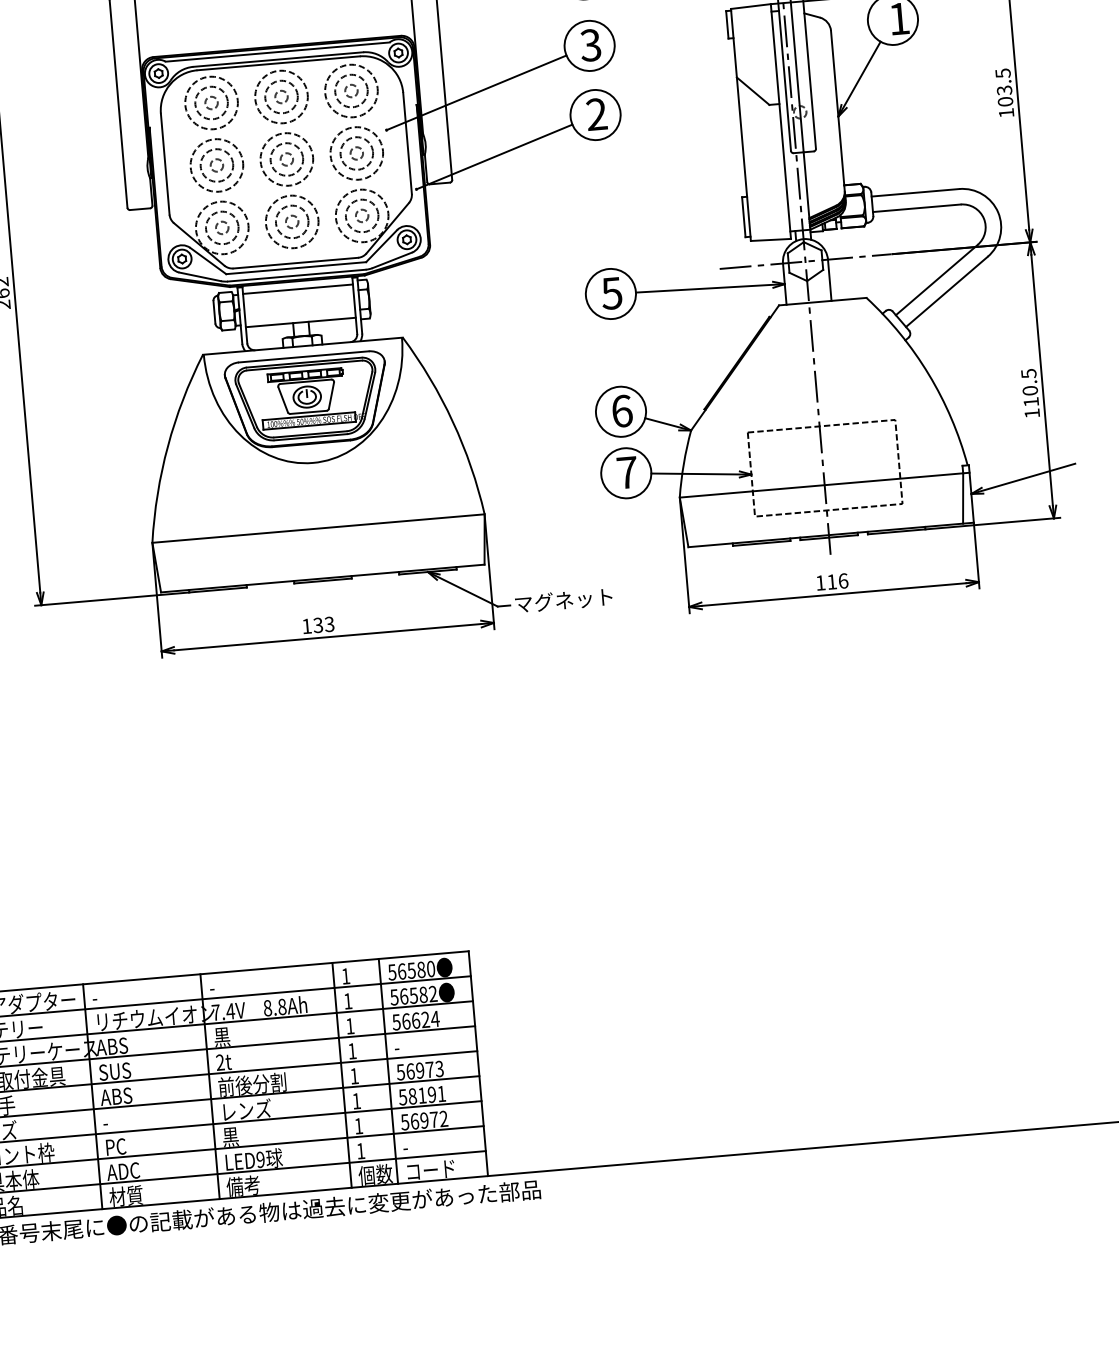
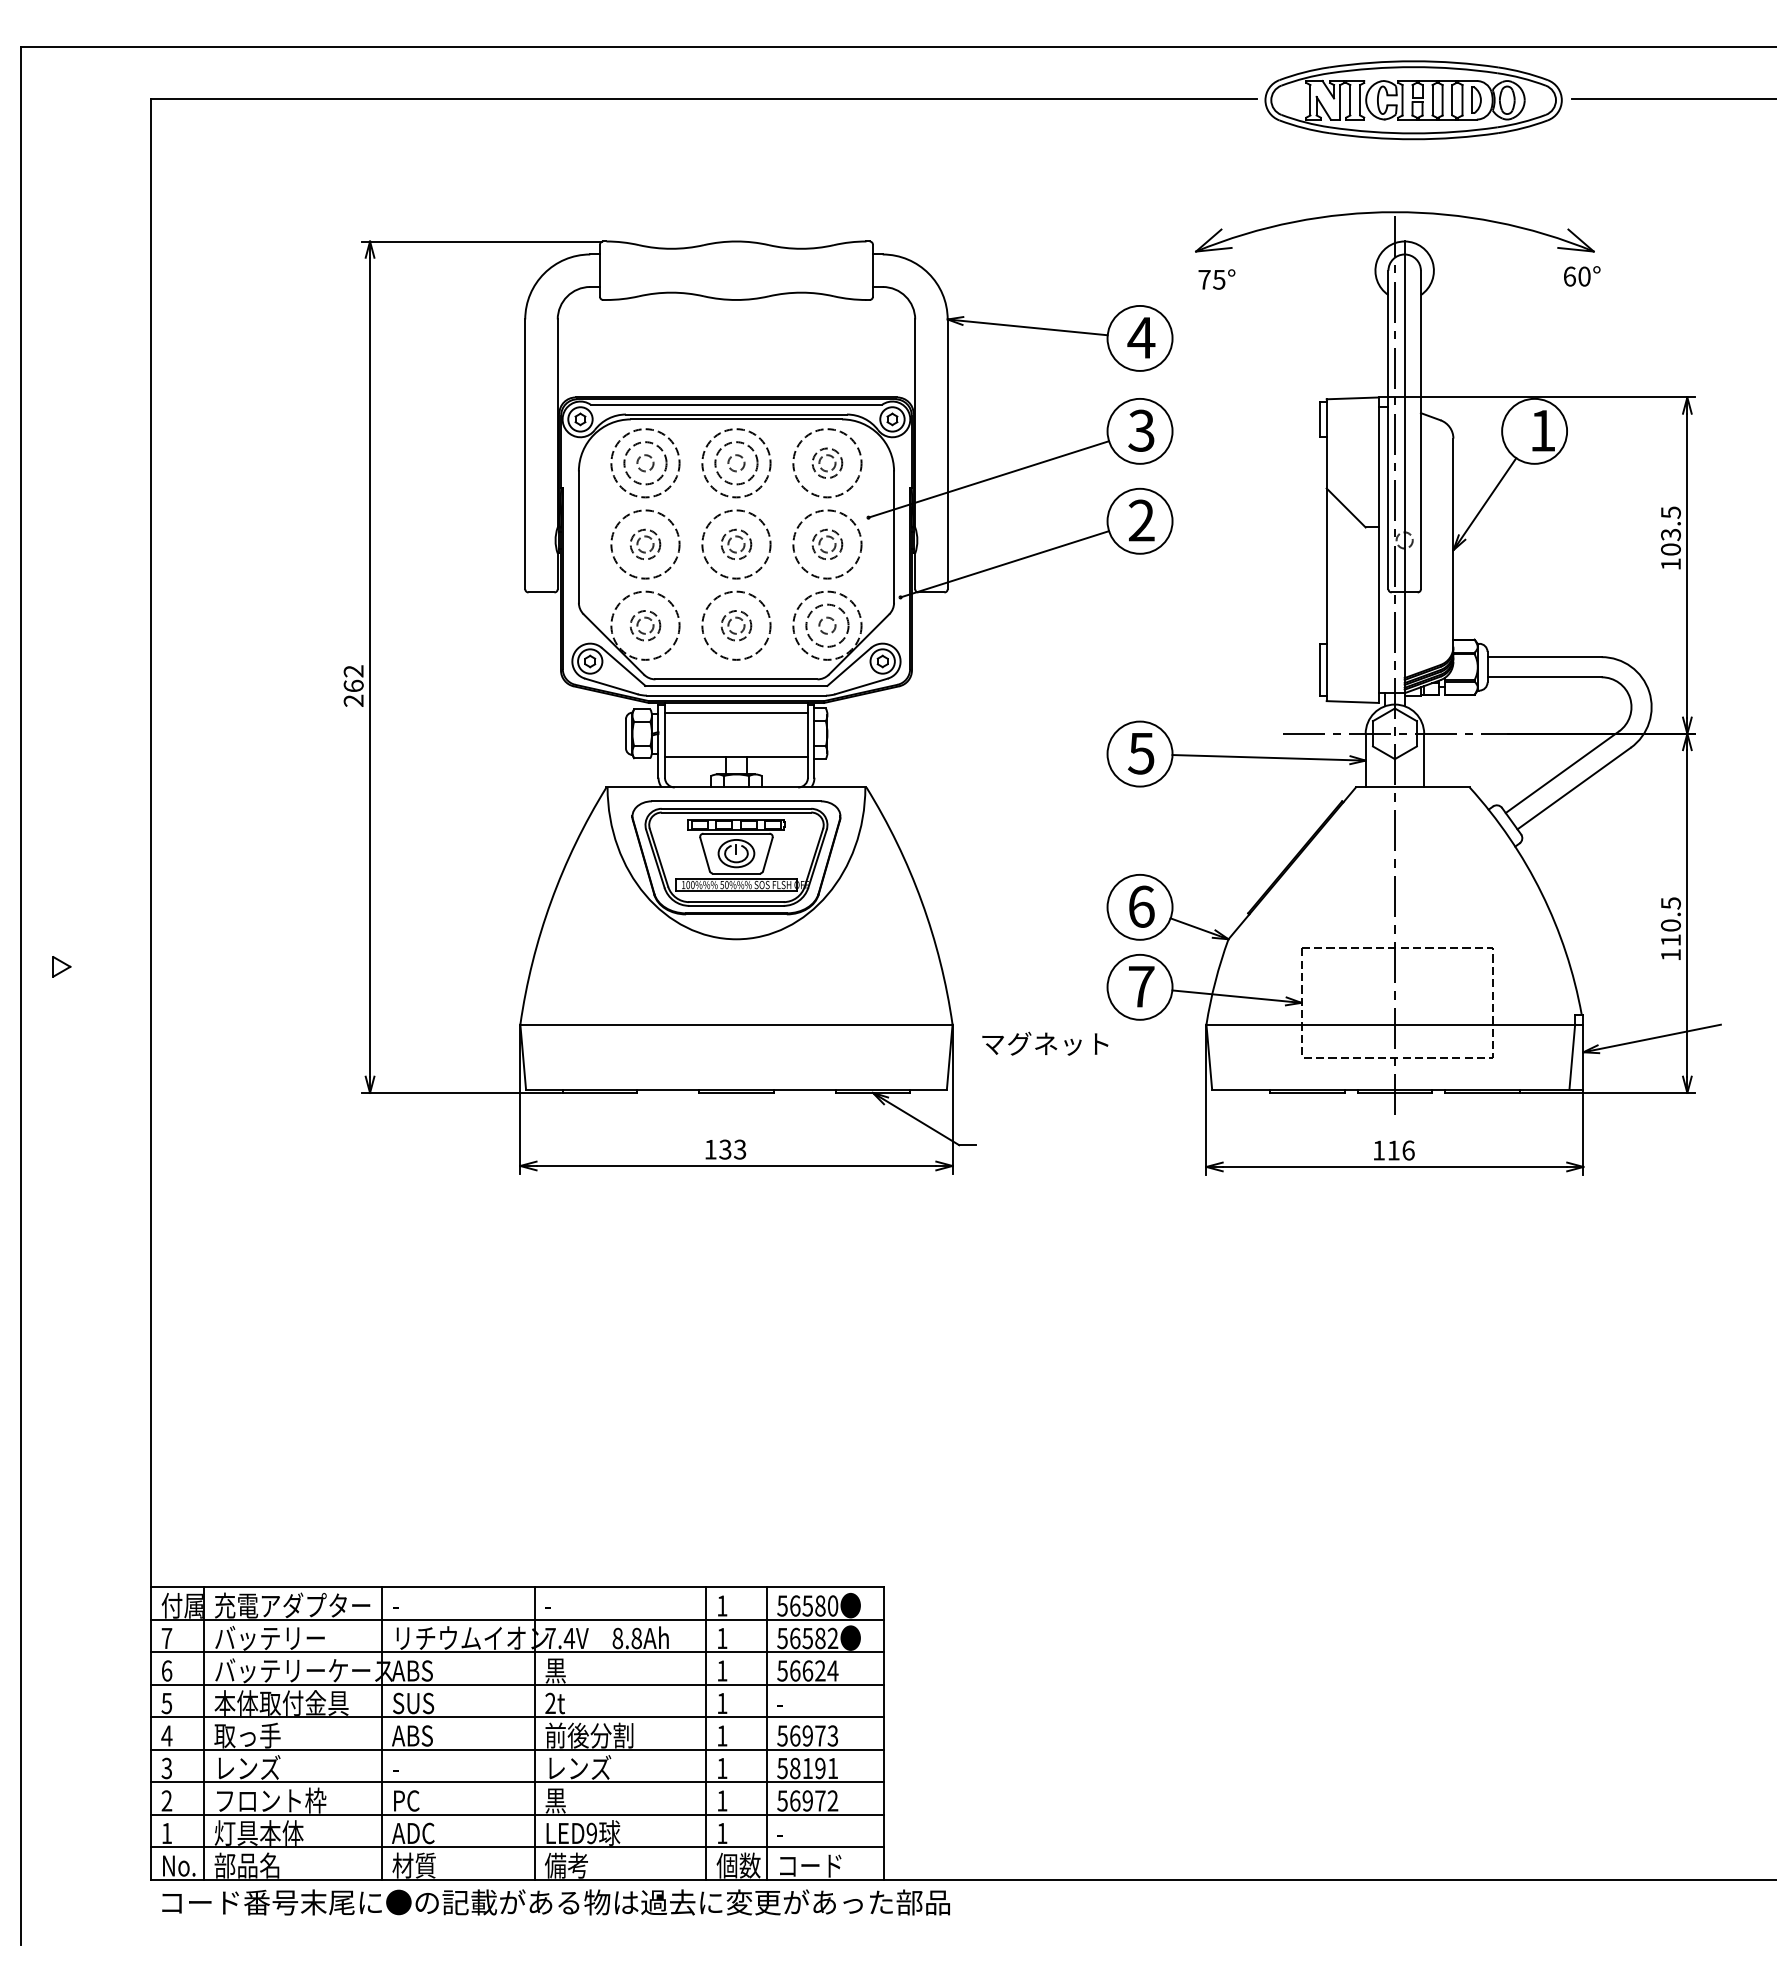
circle: (351, 91) -> (827, 463), size x0.7
circle: (356, 153) -> (827, 544), size x0.7
circle: (286, 159) -> (736, 544), size x0.7
circle: (216, 165) -> (645, 544), size x0.7
circle: (292, 221) -> (736, 625), size x0.7
circle: (222, 227) -> (645, 625), size x0.7
text: (563, 600) -> (1045, 1043), moved

